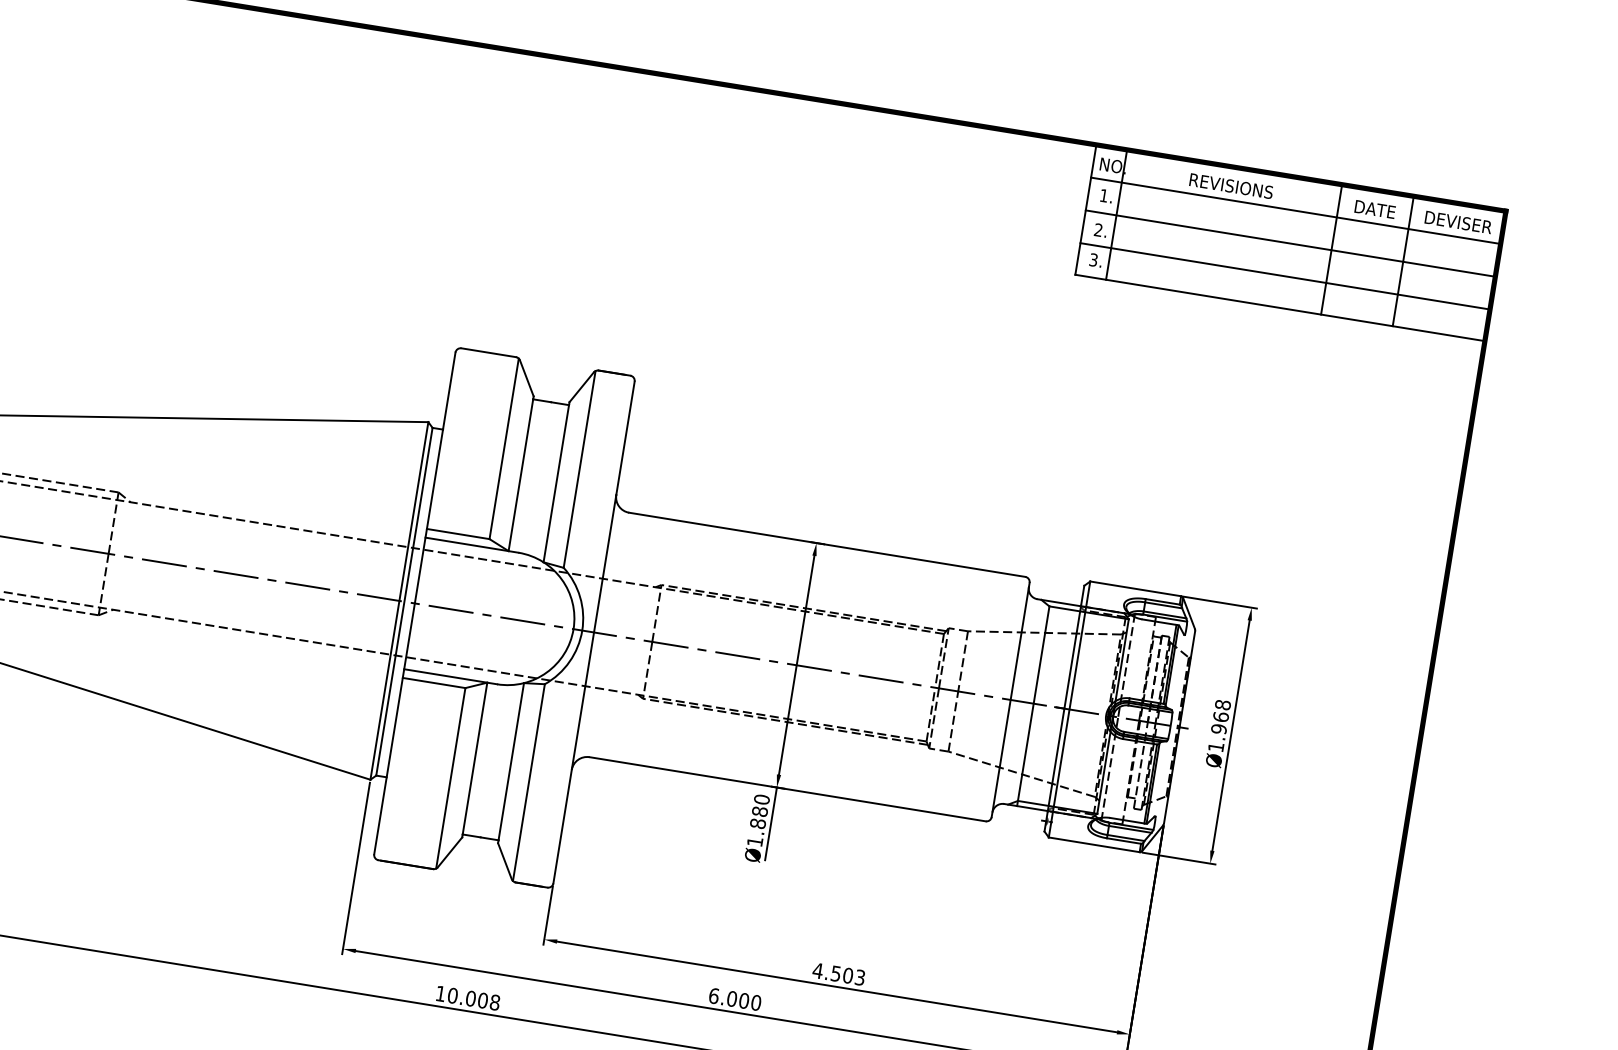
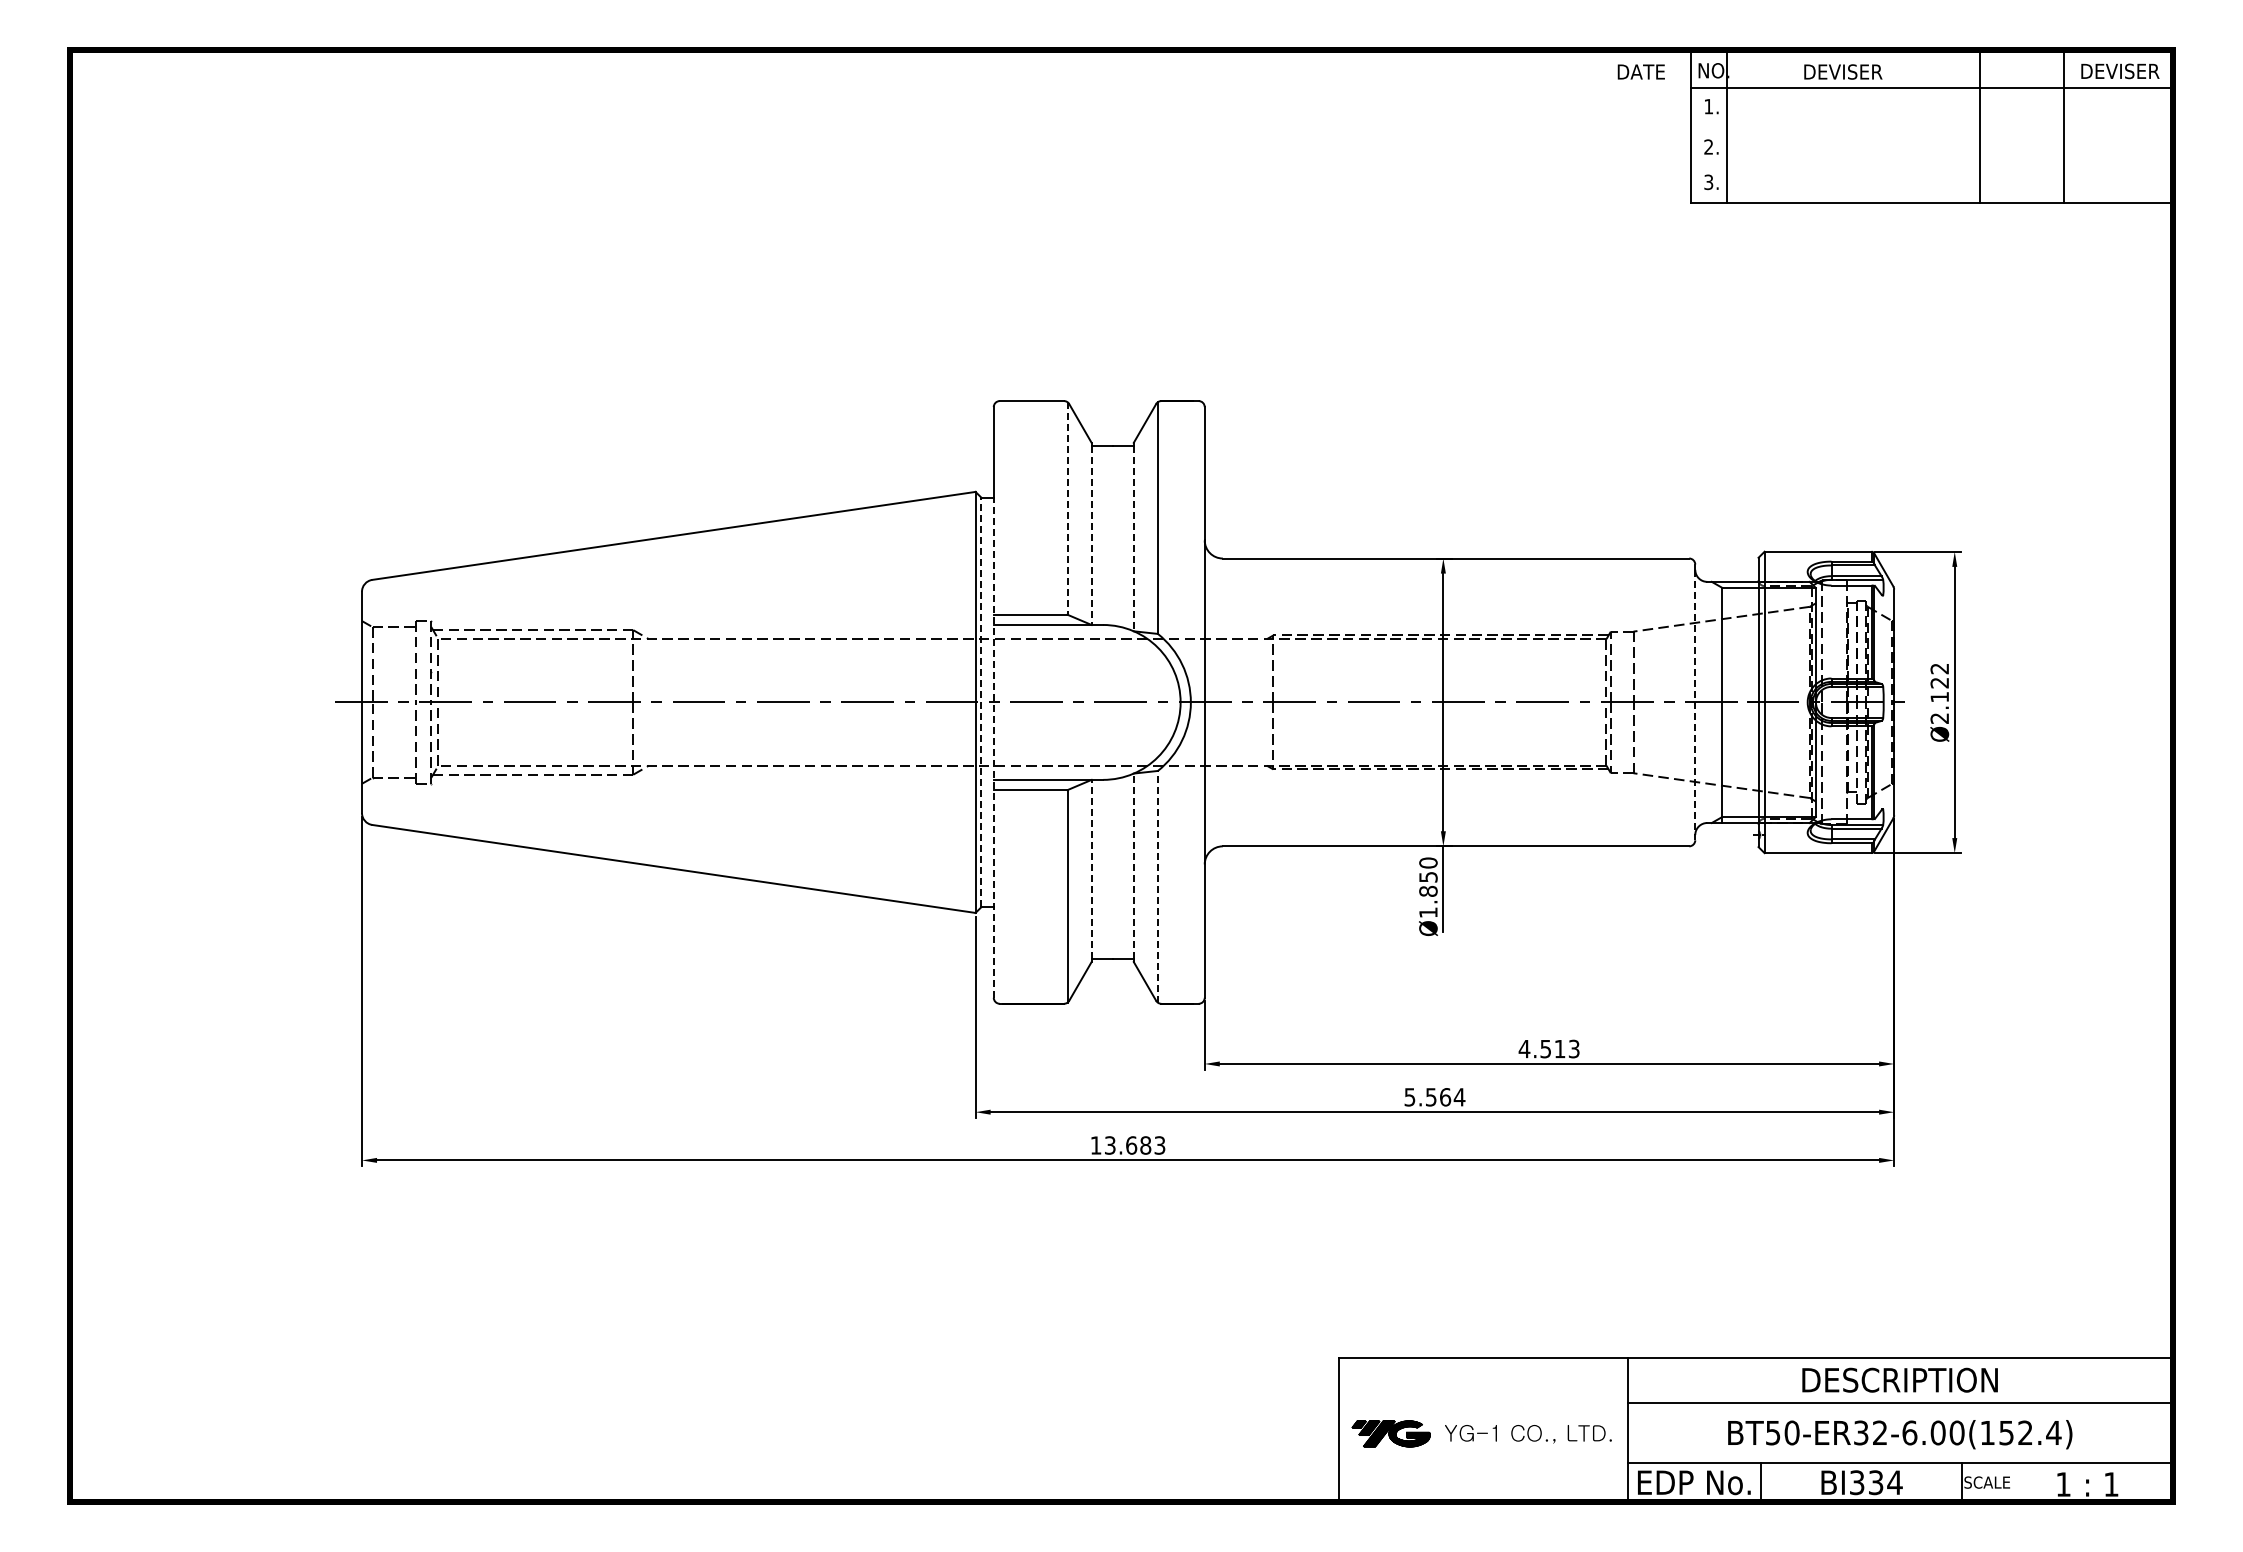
text: (1231, 185) -> (1853, 71), REVISIONS -> DEVISER
text: (1374, 208) -> (1640, 71), moved
line: (1290, 243) -> (1931, 126), removed
line: (1285, 276) -> (1931, 165), removed
line: (504, 448) -> (1067, 508), solid -> dashed
line: (520, 475) -> (1091, 536), solid -> dashed
line: (556, 483) -> (1133, 538), solid -> dashed
line: (404, 601) -> (981, 702), solid -> dashed
line: (408, 641) -> (993, 747), solid -> dashed
line: (1010, 702) -> (1695, 705), solid -> dashed
text: (1219, 725) -> (1939, 693), Ø1.968 -> Ø2.122
line: (475, 757) -> (1091, 868), solid -> dashed
line: (510, 762) -> (1133, 866), solid -> dashed
line: (528, 782) -> (1157, 886), solid -> dashed
text: (760, 811) -> (1428, 876), Ø1.880 -> Ø1.850
text: (847, 975) -> (1559, 1048), 4.503 -> 4.513
text: (473, 999) -> (1134, 1145), 10.008 -> 13.683
text: (734, 999) -> (1434, 1097), 6.000 -> 5.564

